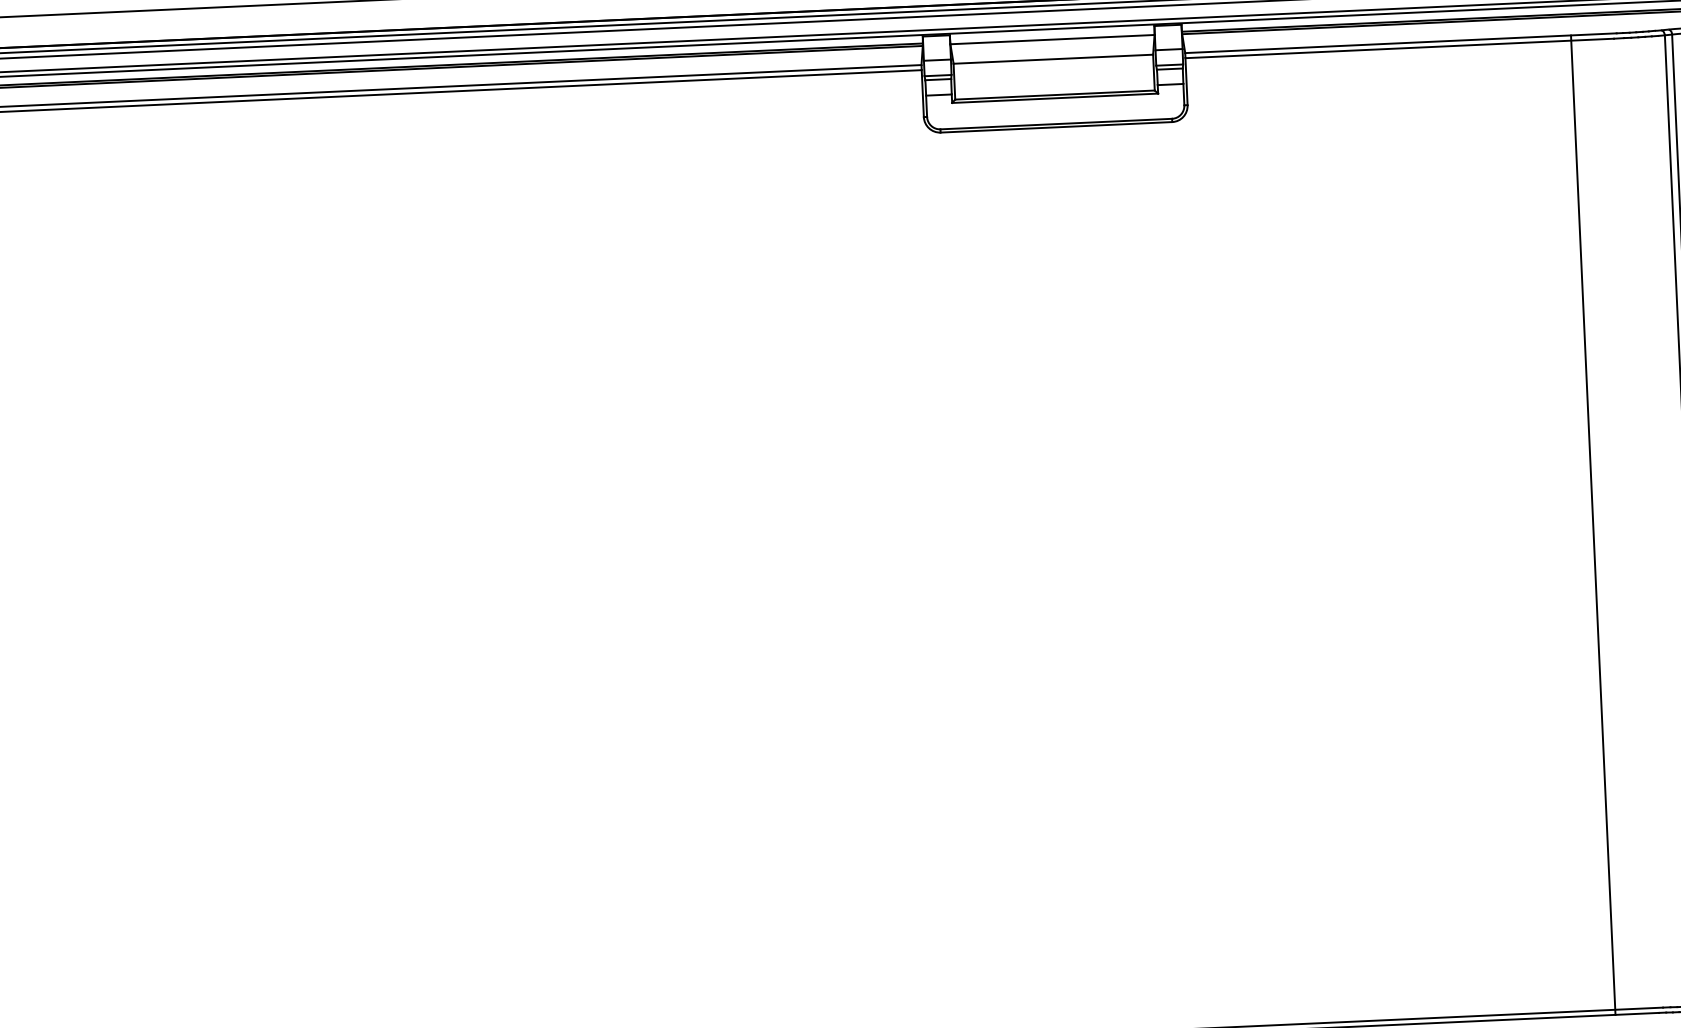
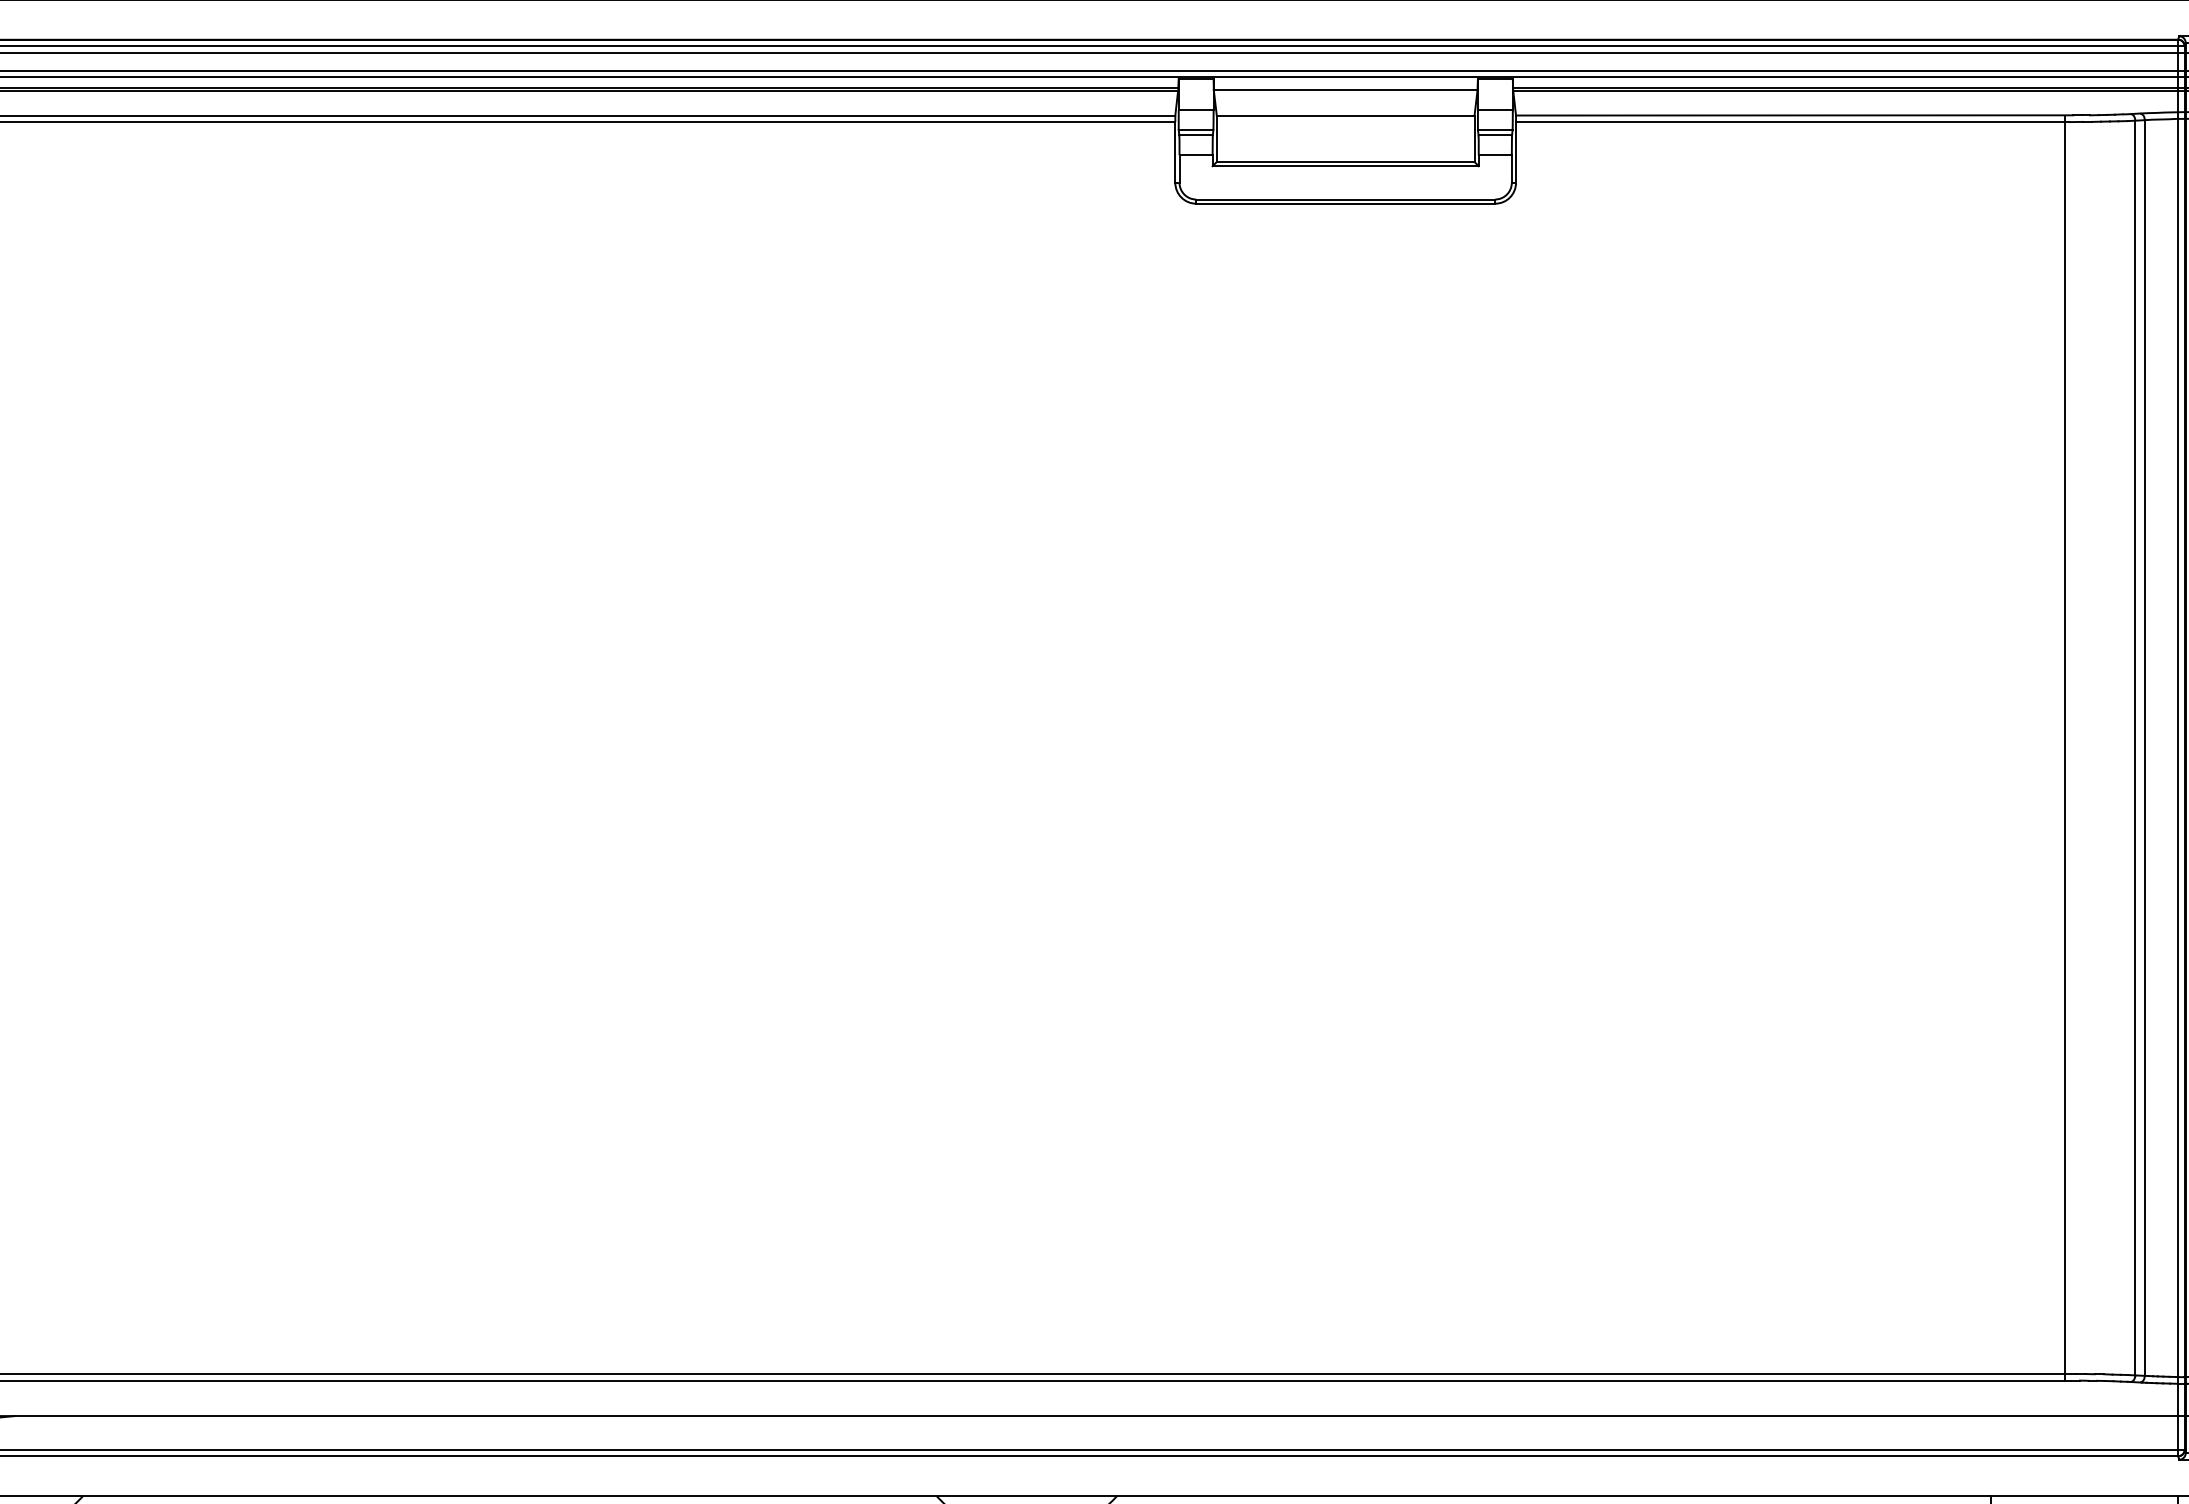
line: (1593, 524) -> (2065, 747), moved

